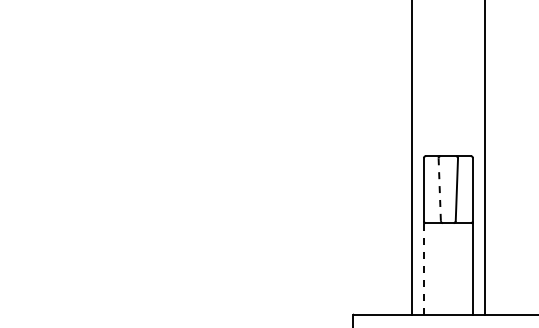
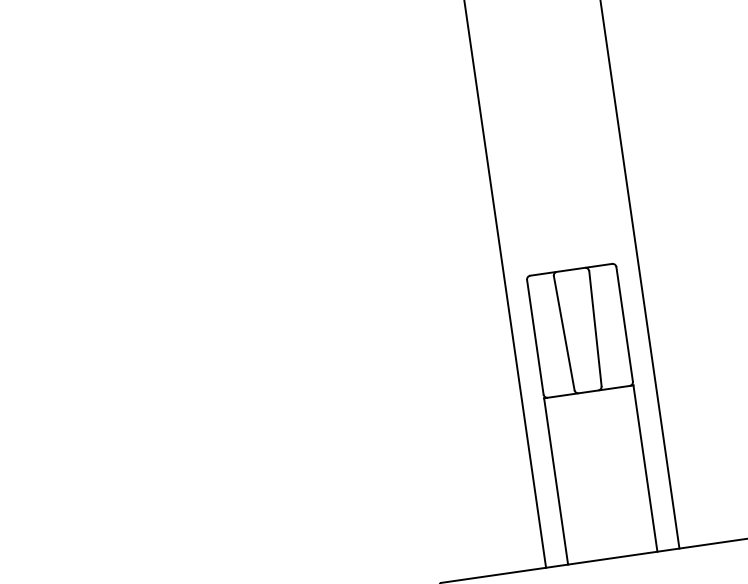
line: (439, 190) -> (563, 334), dashed -> solid
line: (423, 268) -> (555, 480), dashed -> solid

